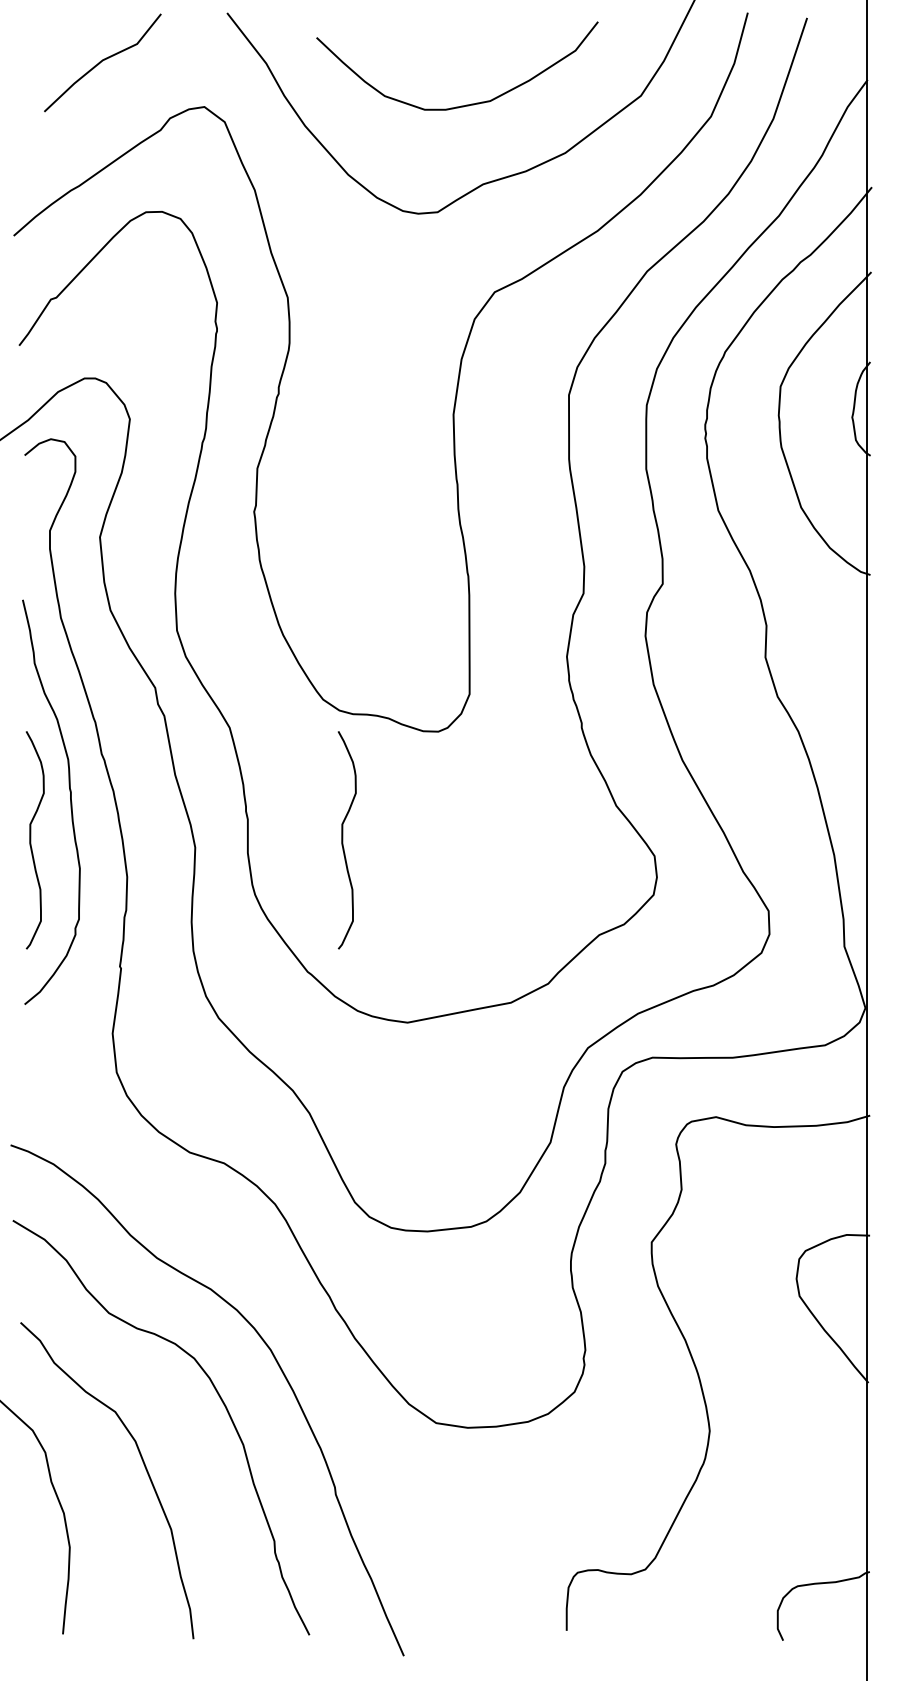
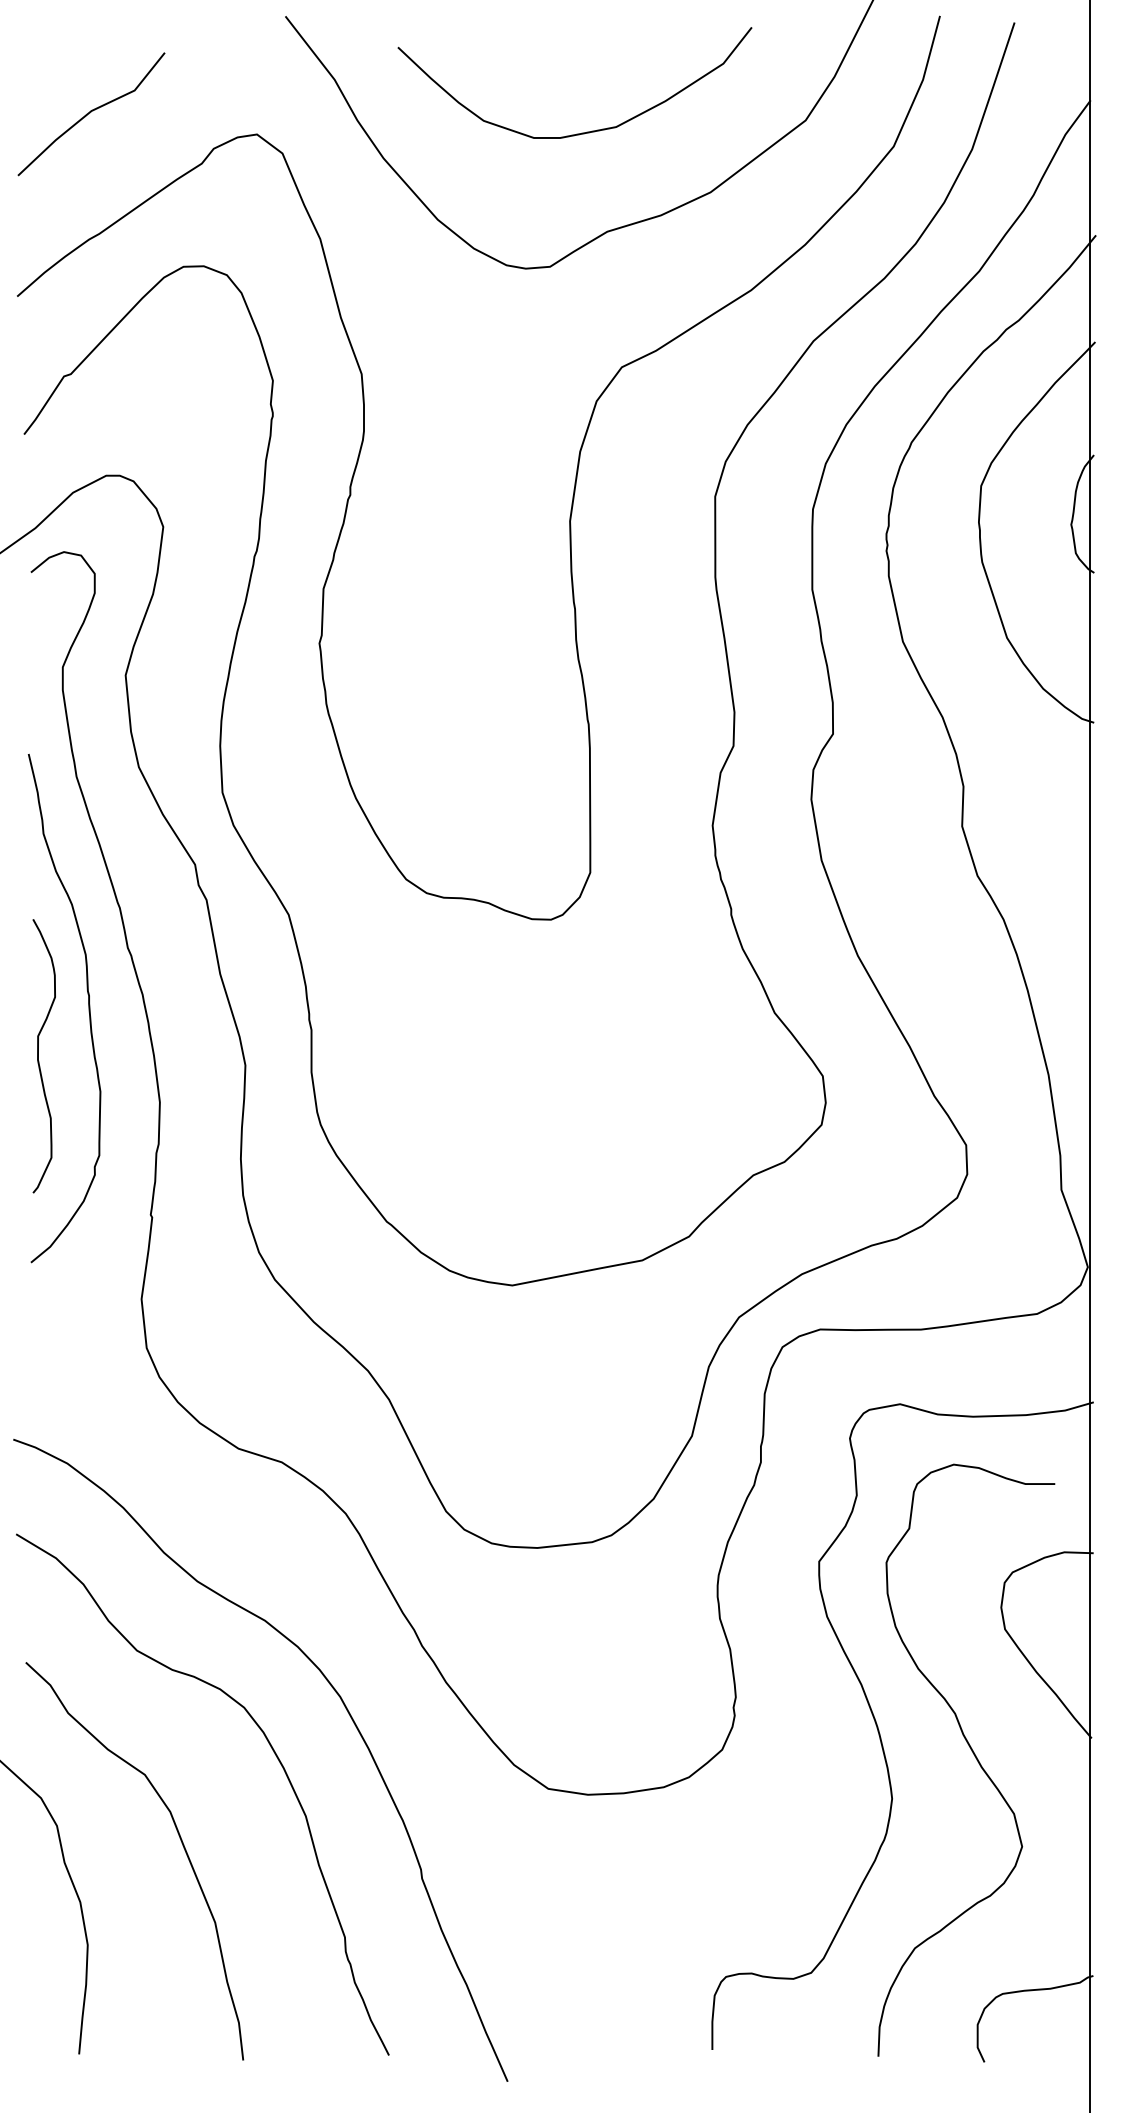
curve: (102, 61) -> (91, 112), moved
curve: (343, 840) -> (431, 1056), removed
curve: (774, 1396) -> (973, 1755), added

